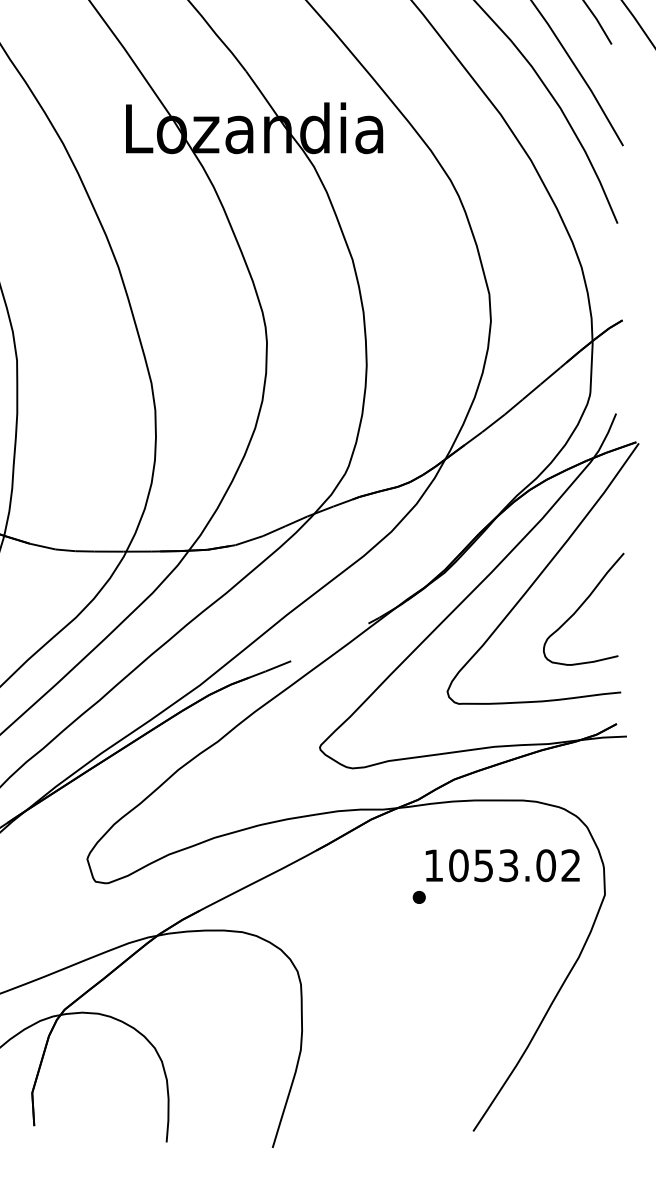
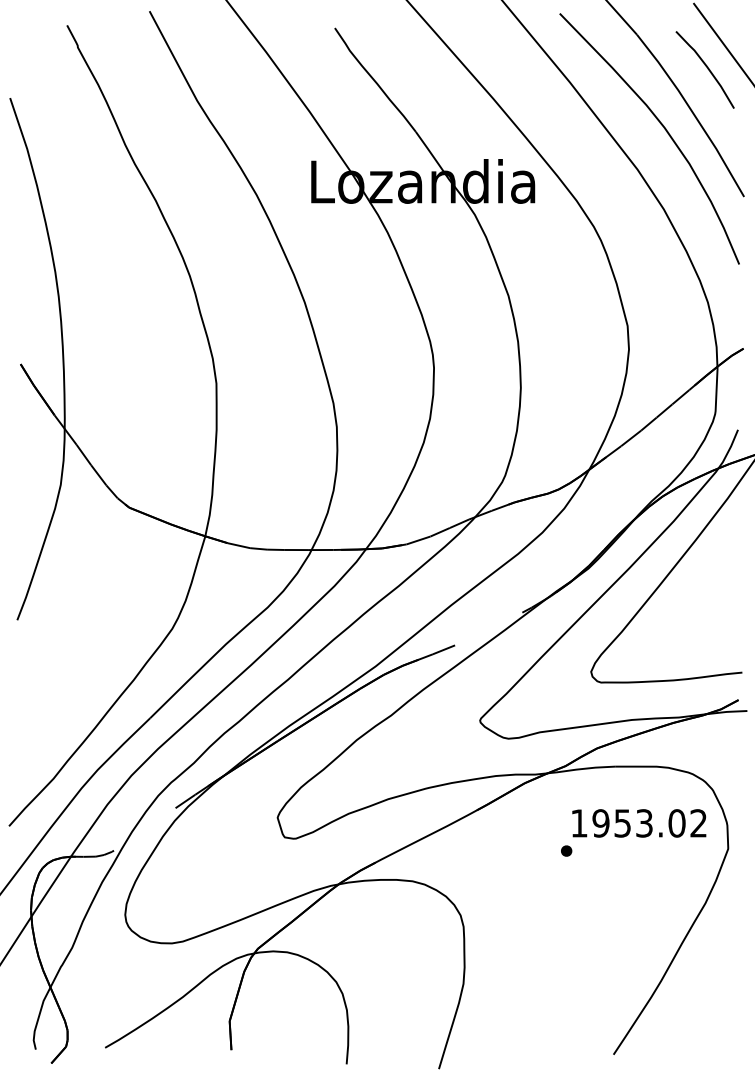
curve: (581, 607) -> (707, 598), removed
text: (458, 865) -> (600, 823), 1053.02 -> 1953.02

